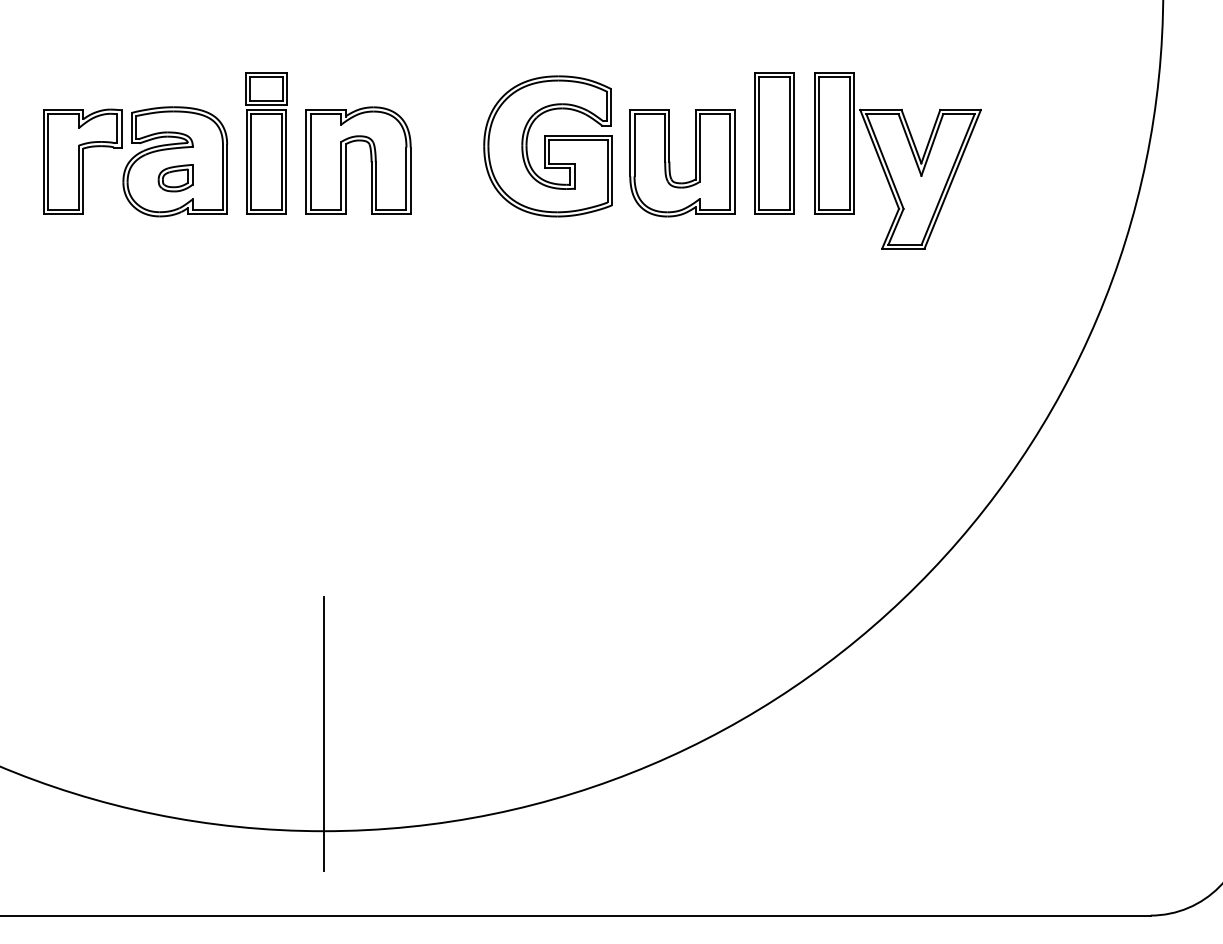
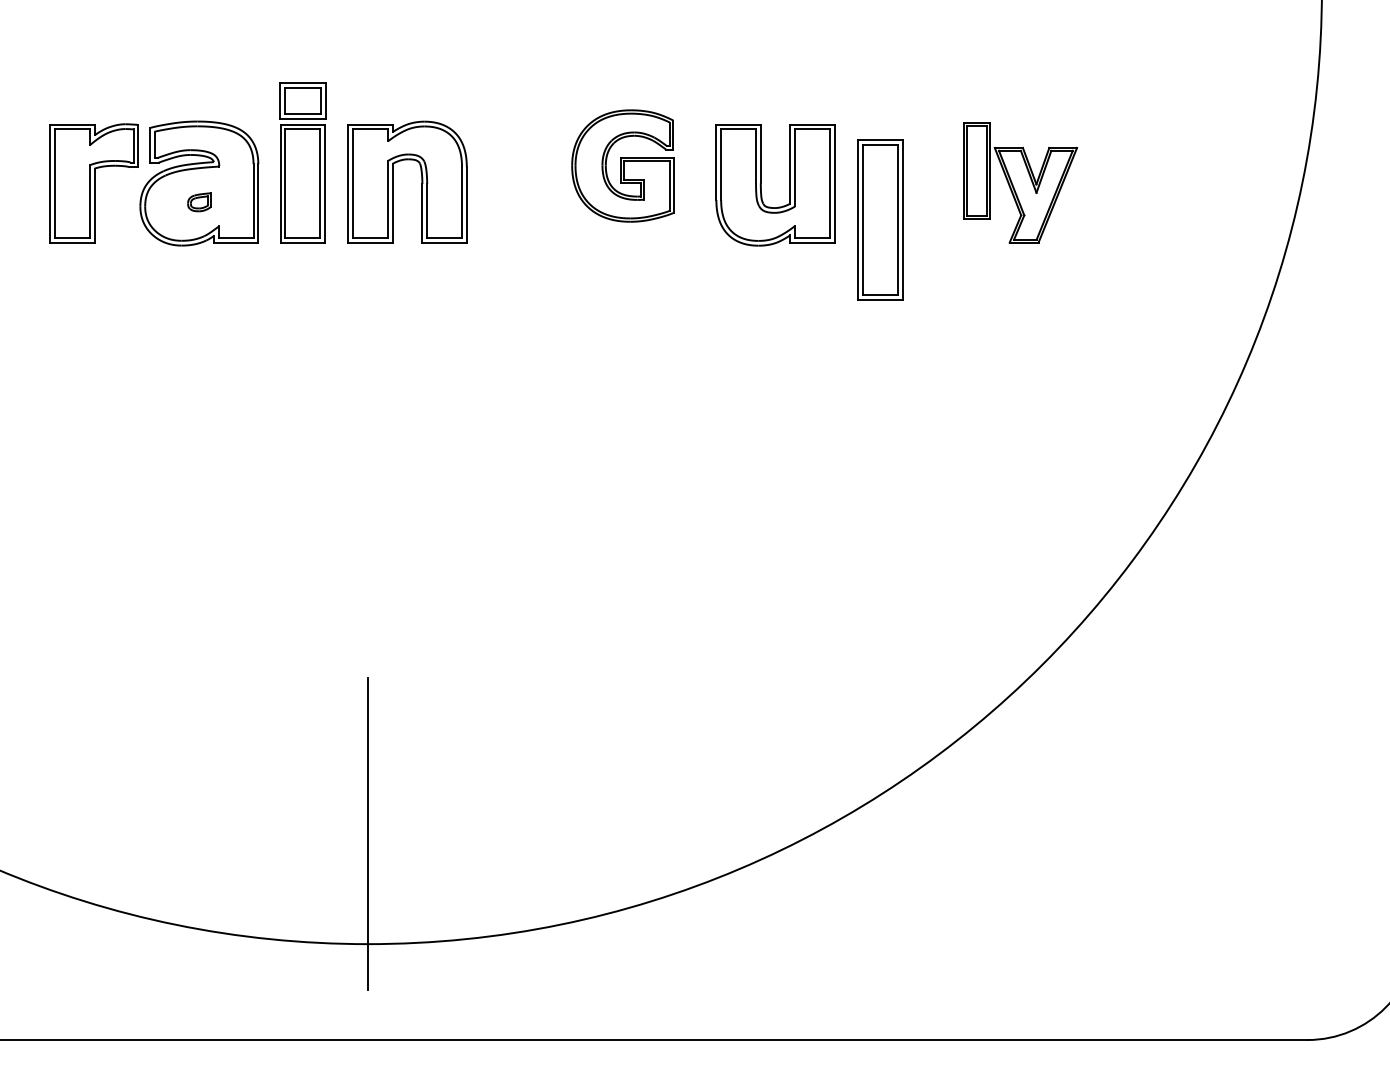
part: (774, 143) -> (880, 219), moved
part: (547, 145) -> (622, 165), size x0.7
part: (897, 160) -> (1020, 182), size x0.6
part: (175, 178) -> (199, 202), size x0.6

